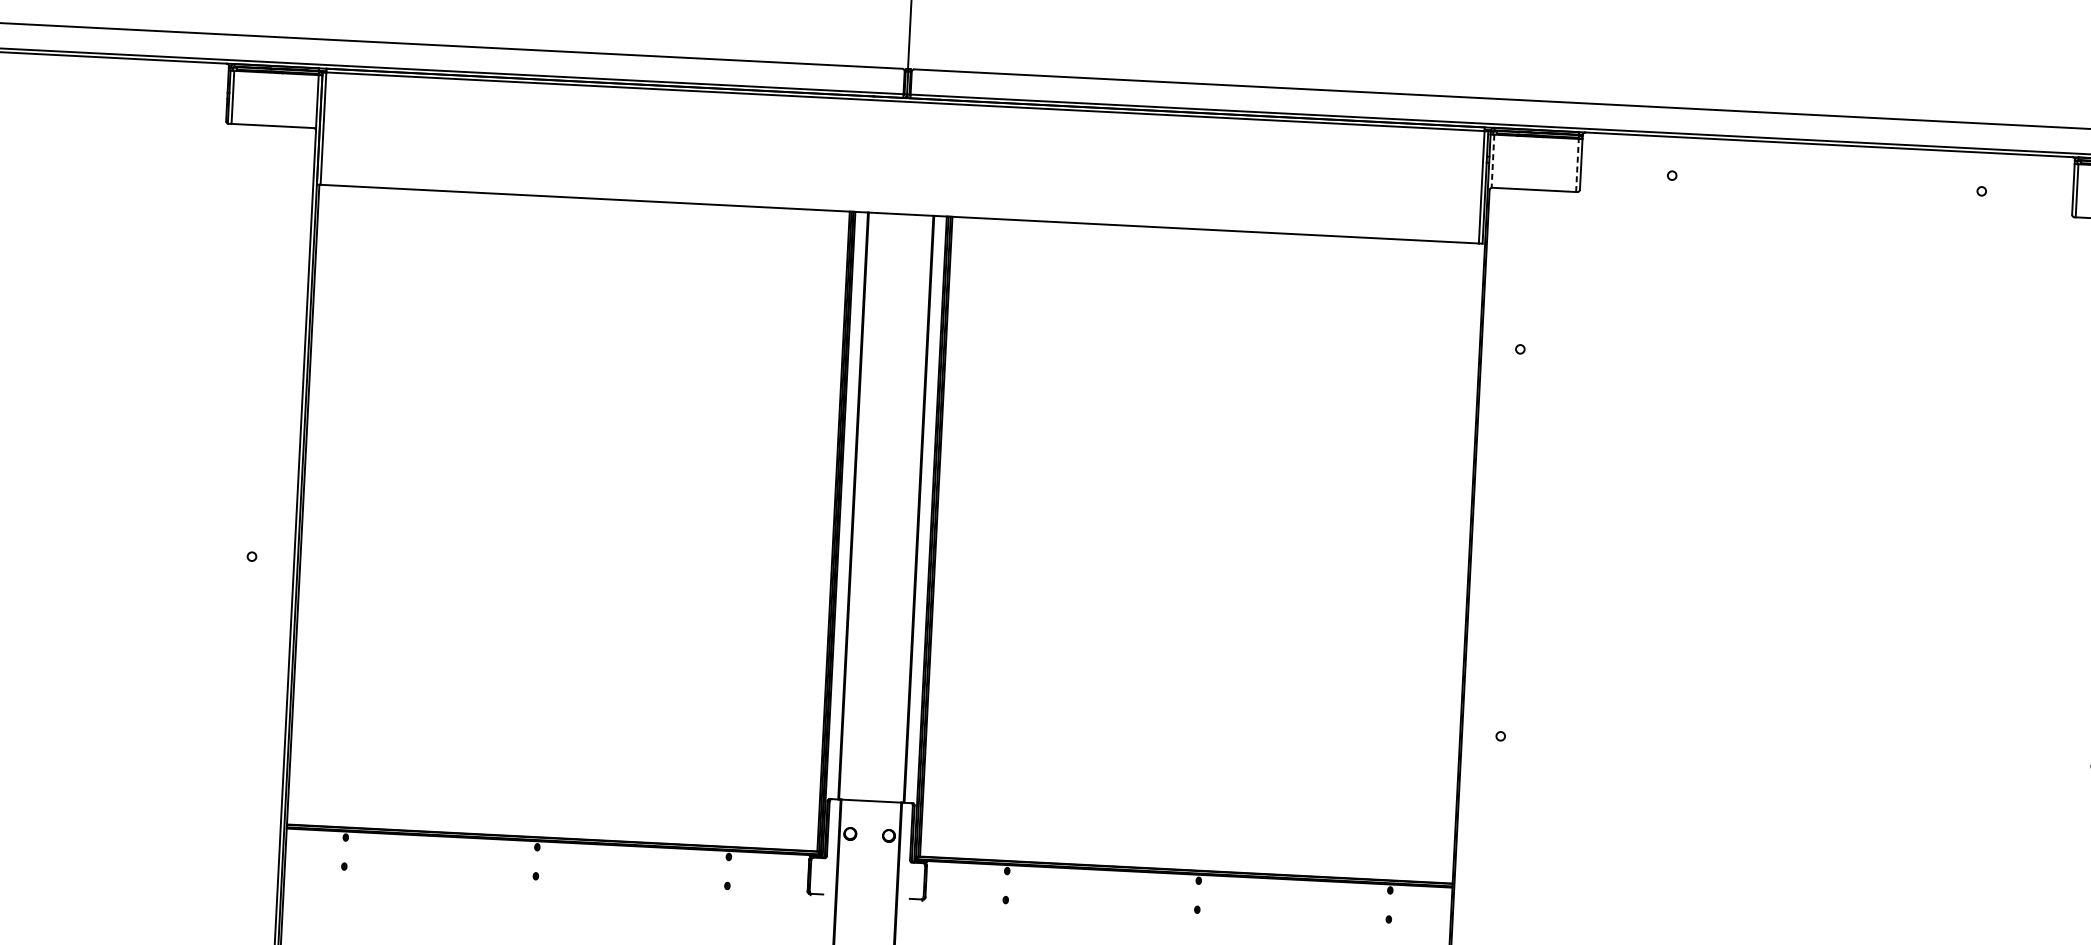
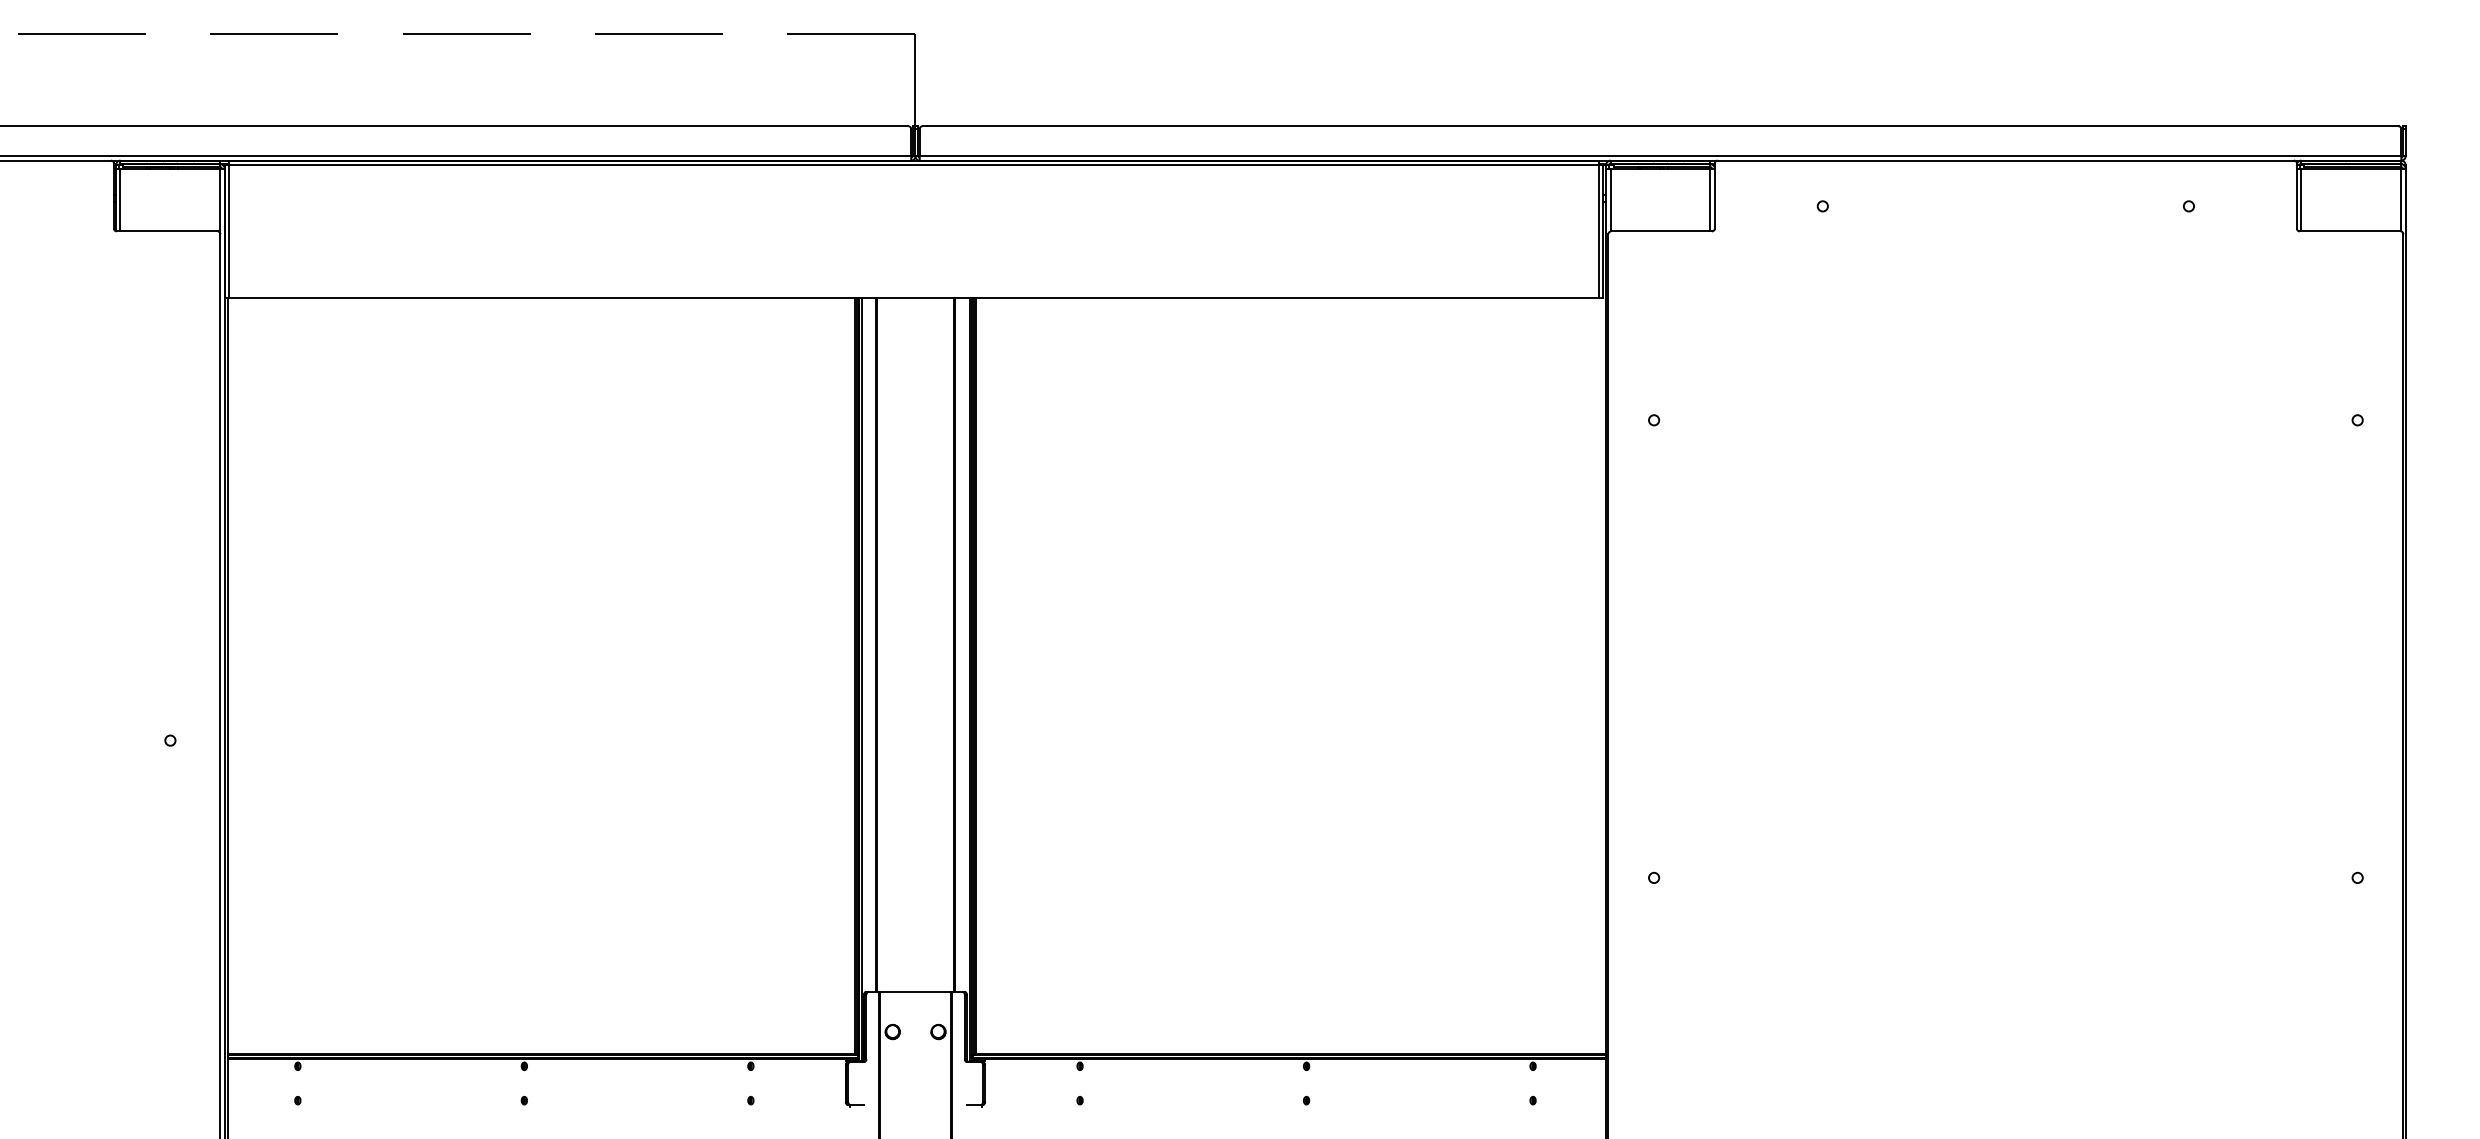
line: (1492, 161) -> (1610, 200), dashed -> solid
line: (1577, 165) -> (1710, 199), dashed -> solid

